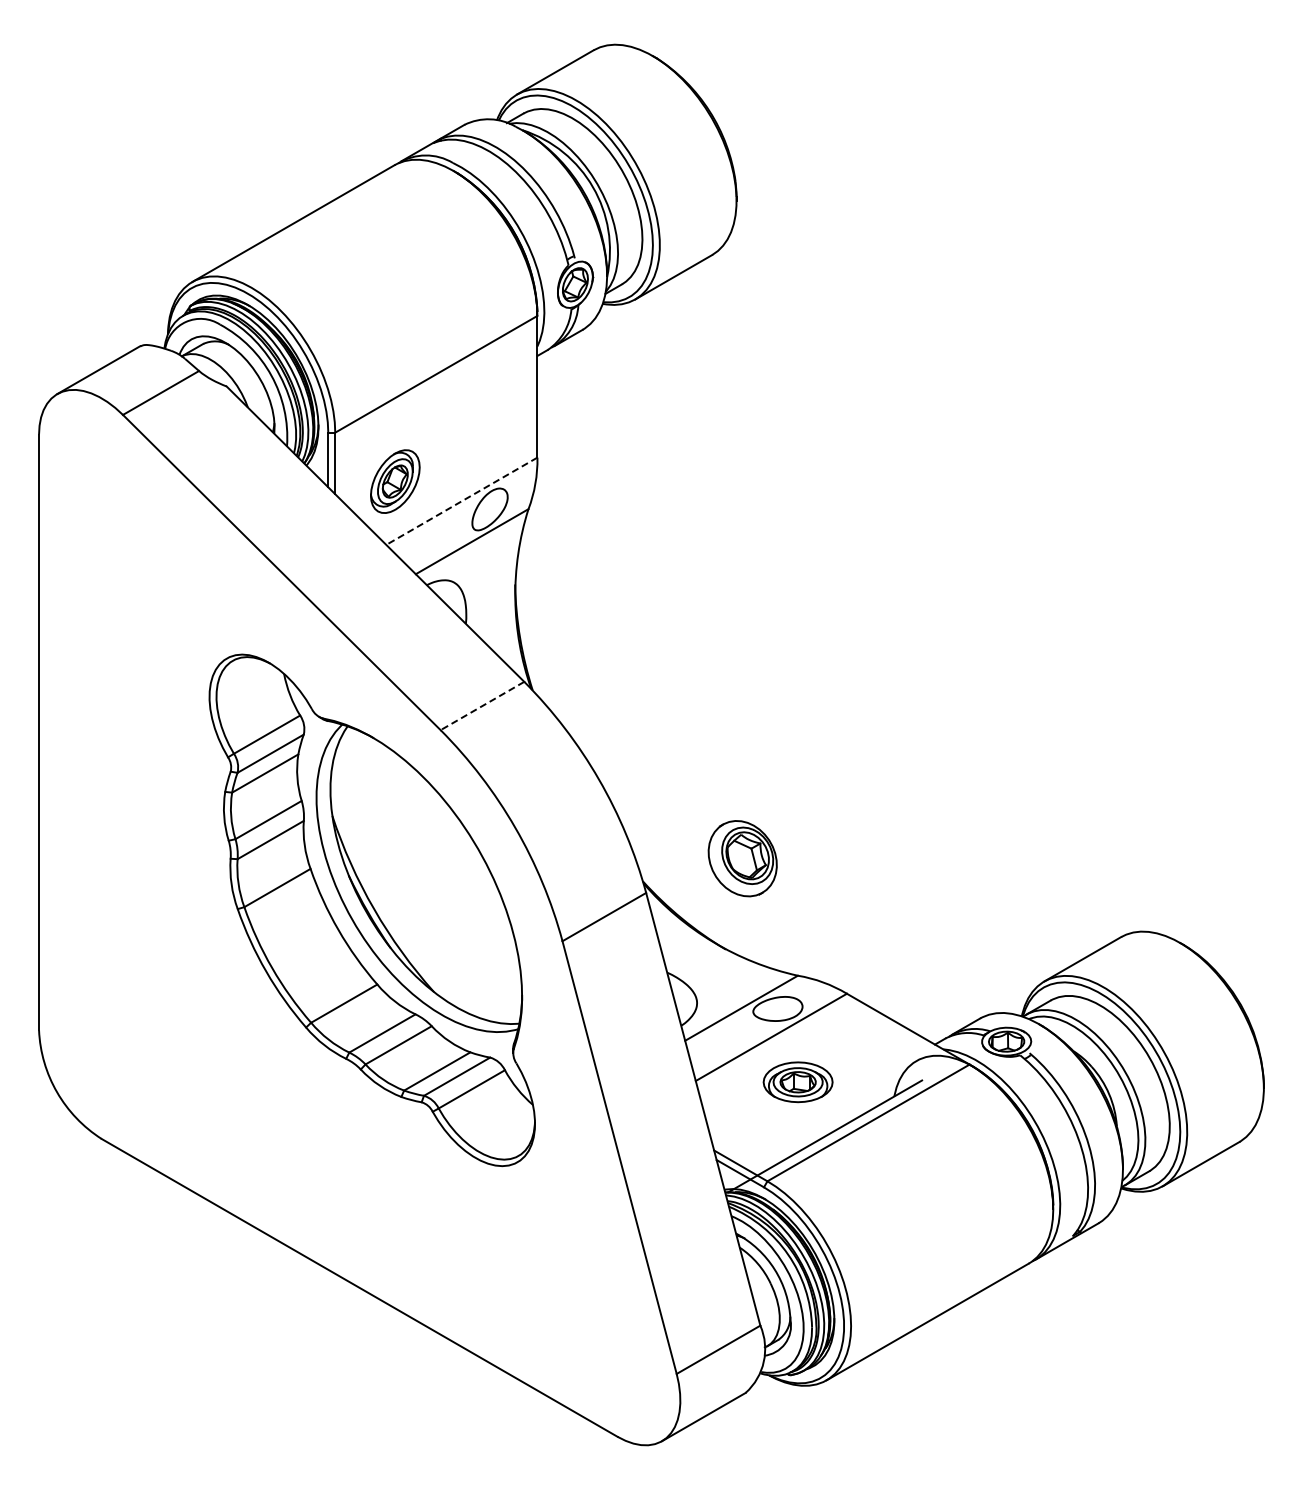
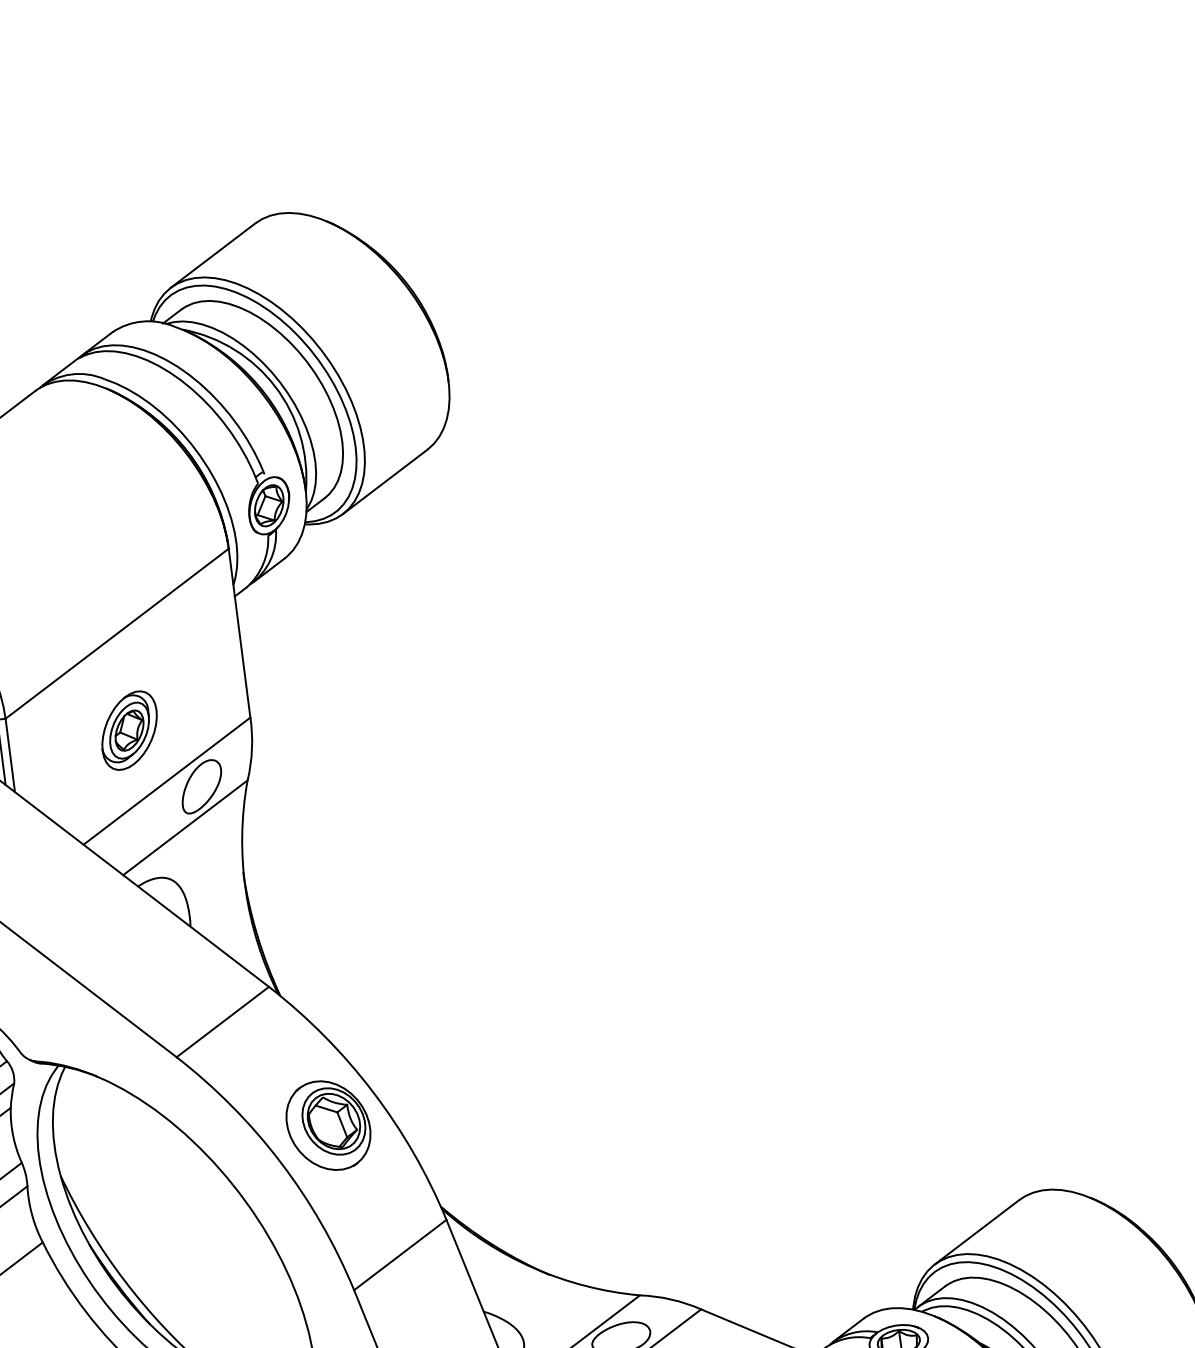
part: (395, 481) -> (129, 730), moved
line: (461, 501) -> (166, 781), dashed -> solid
line: (482, 706) -> (222, 1022), dashed -> solid
part: (742, 858) -> (328, 1125), moved

